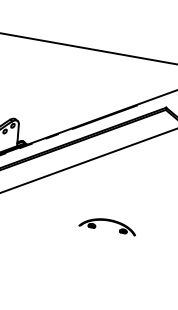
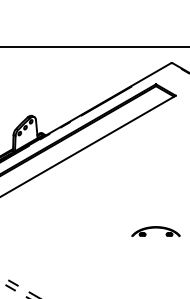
part: (107, 225) -> (155, 231), moved

